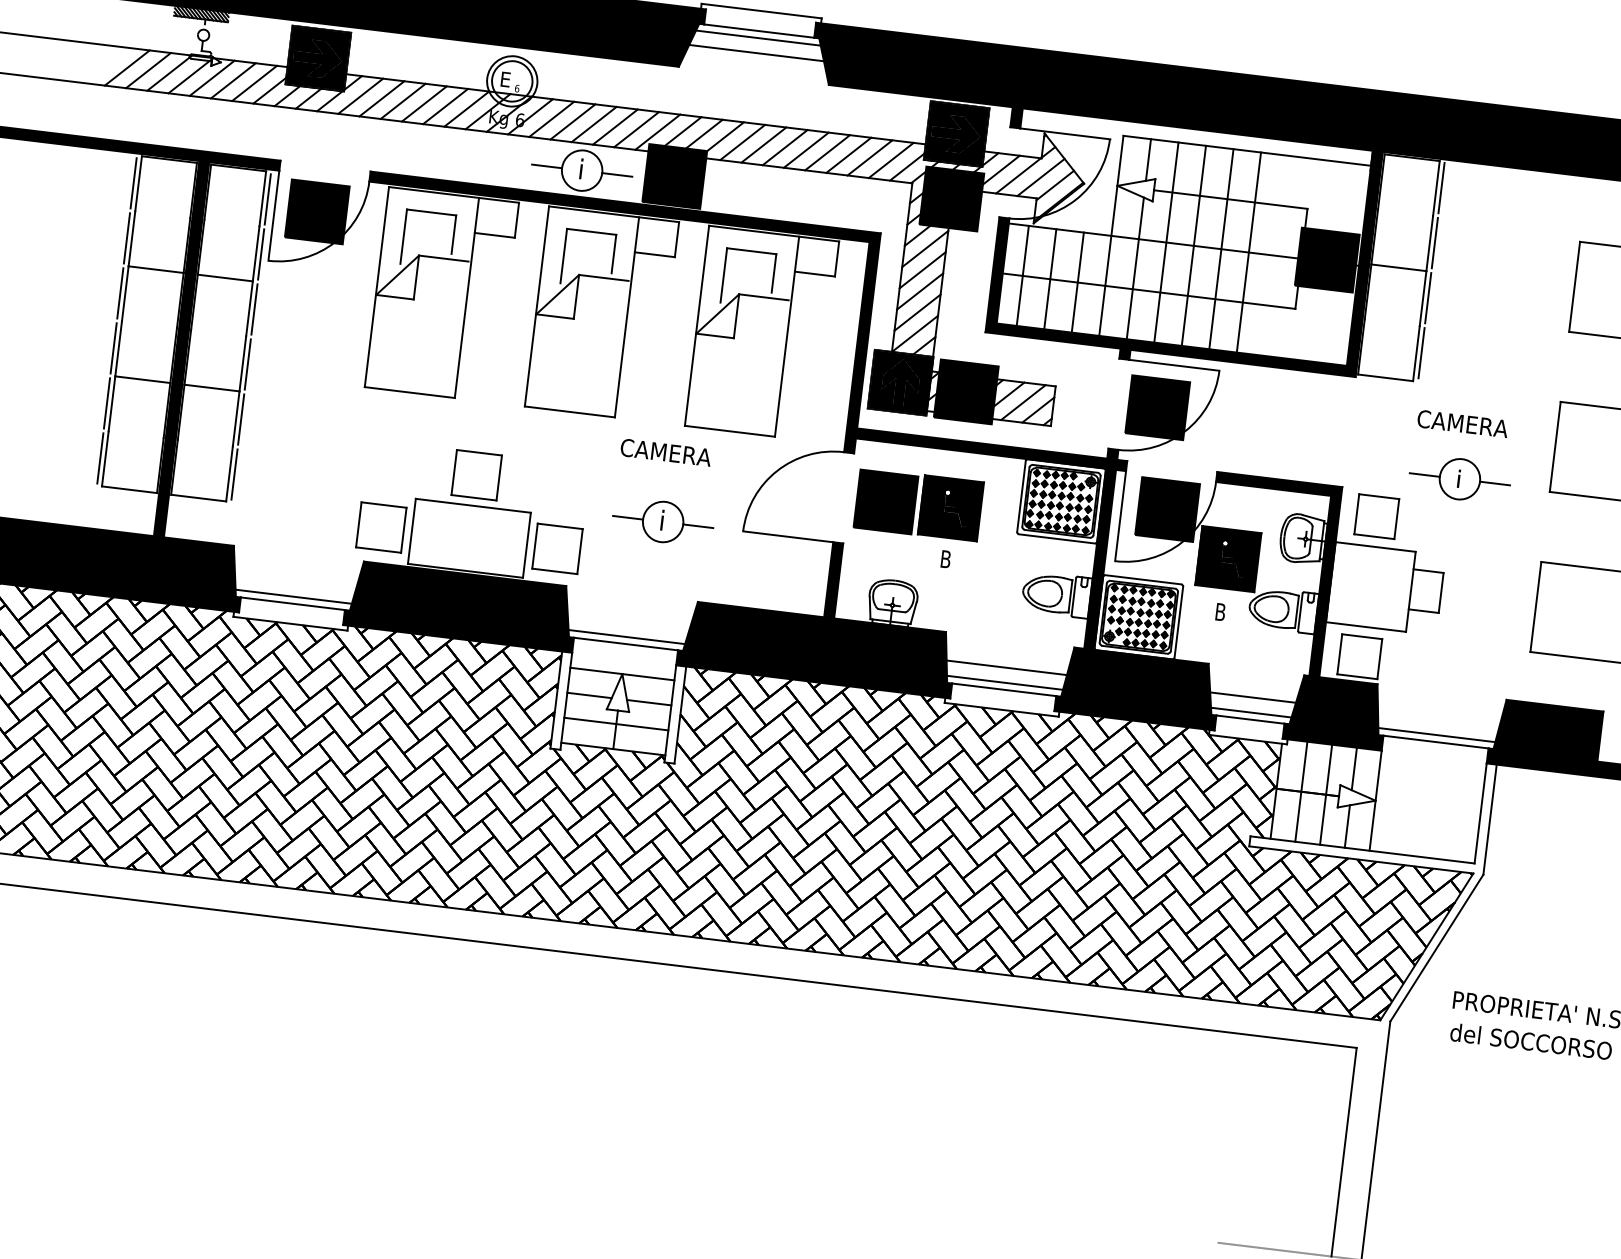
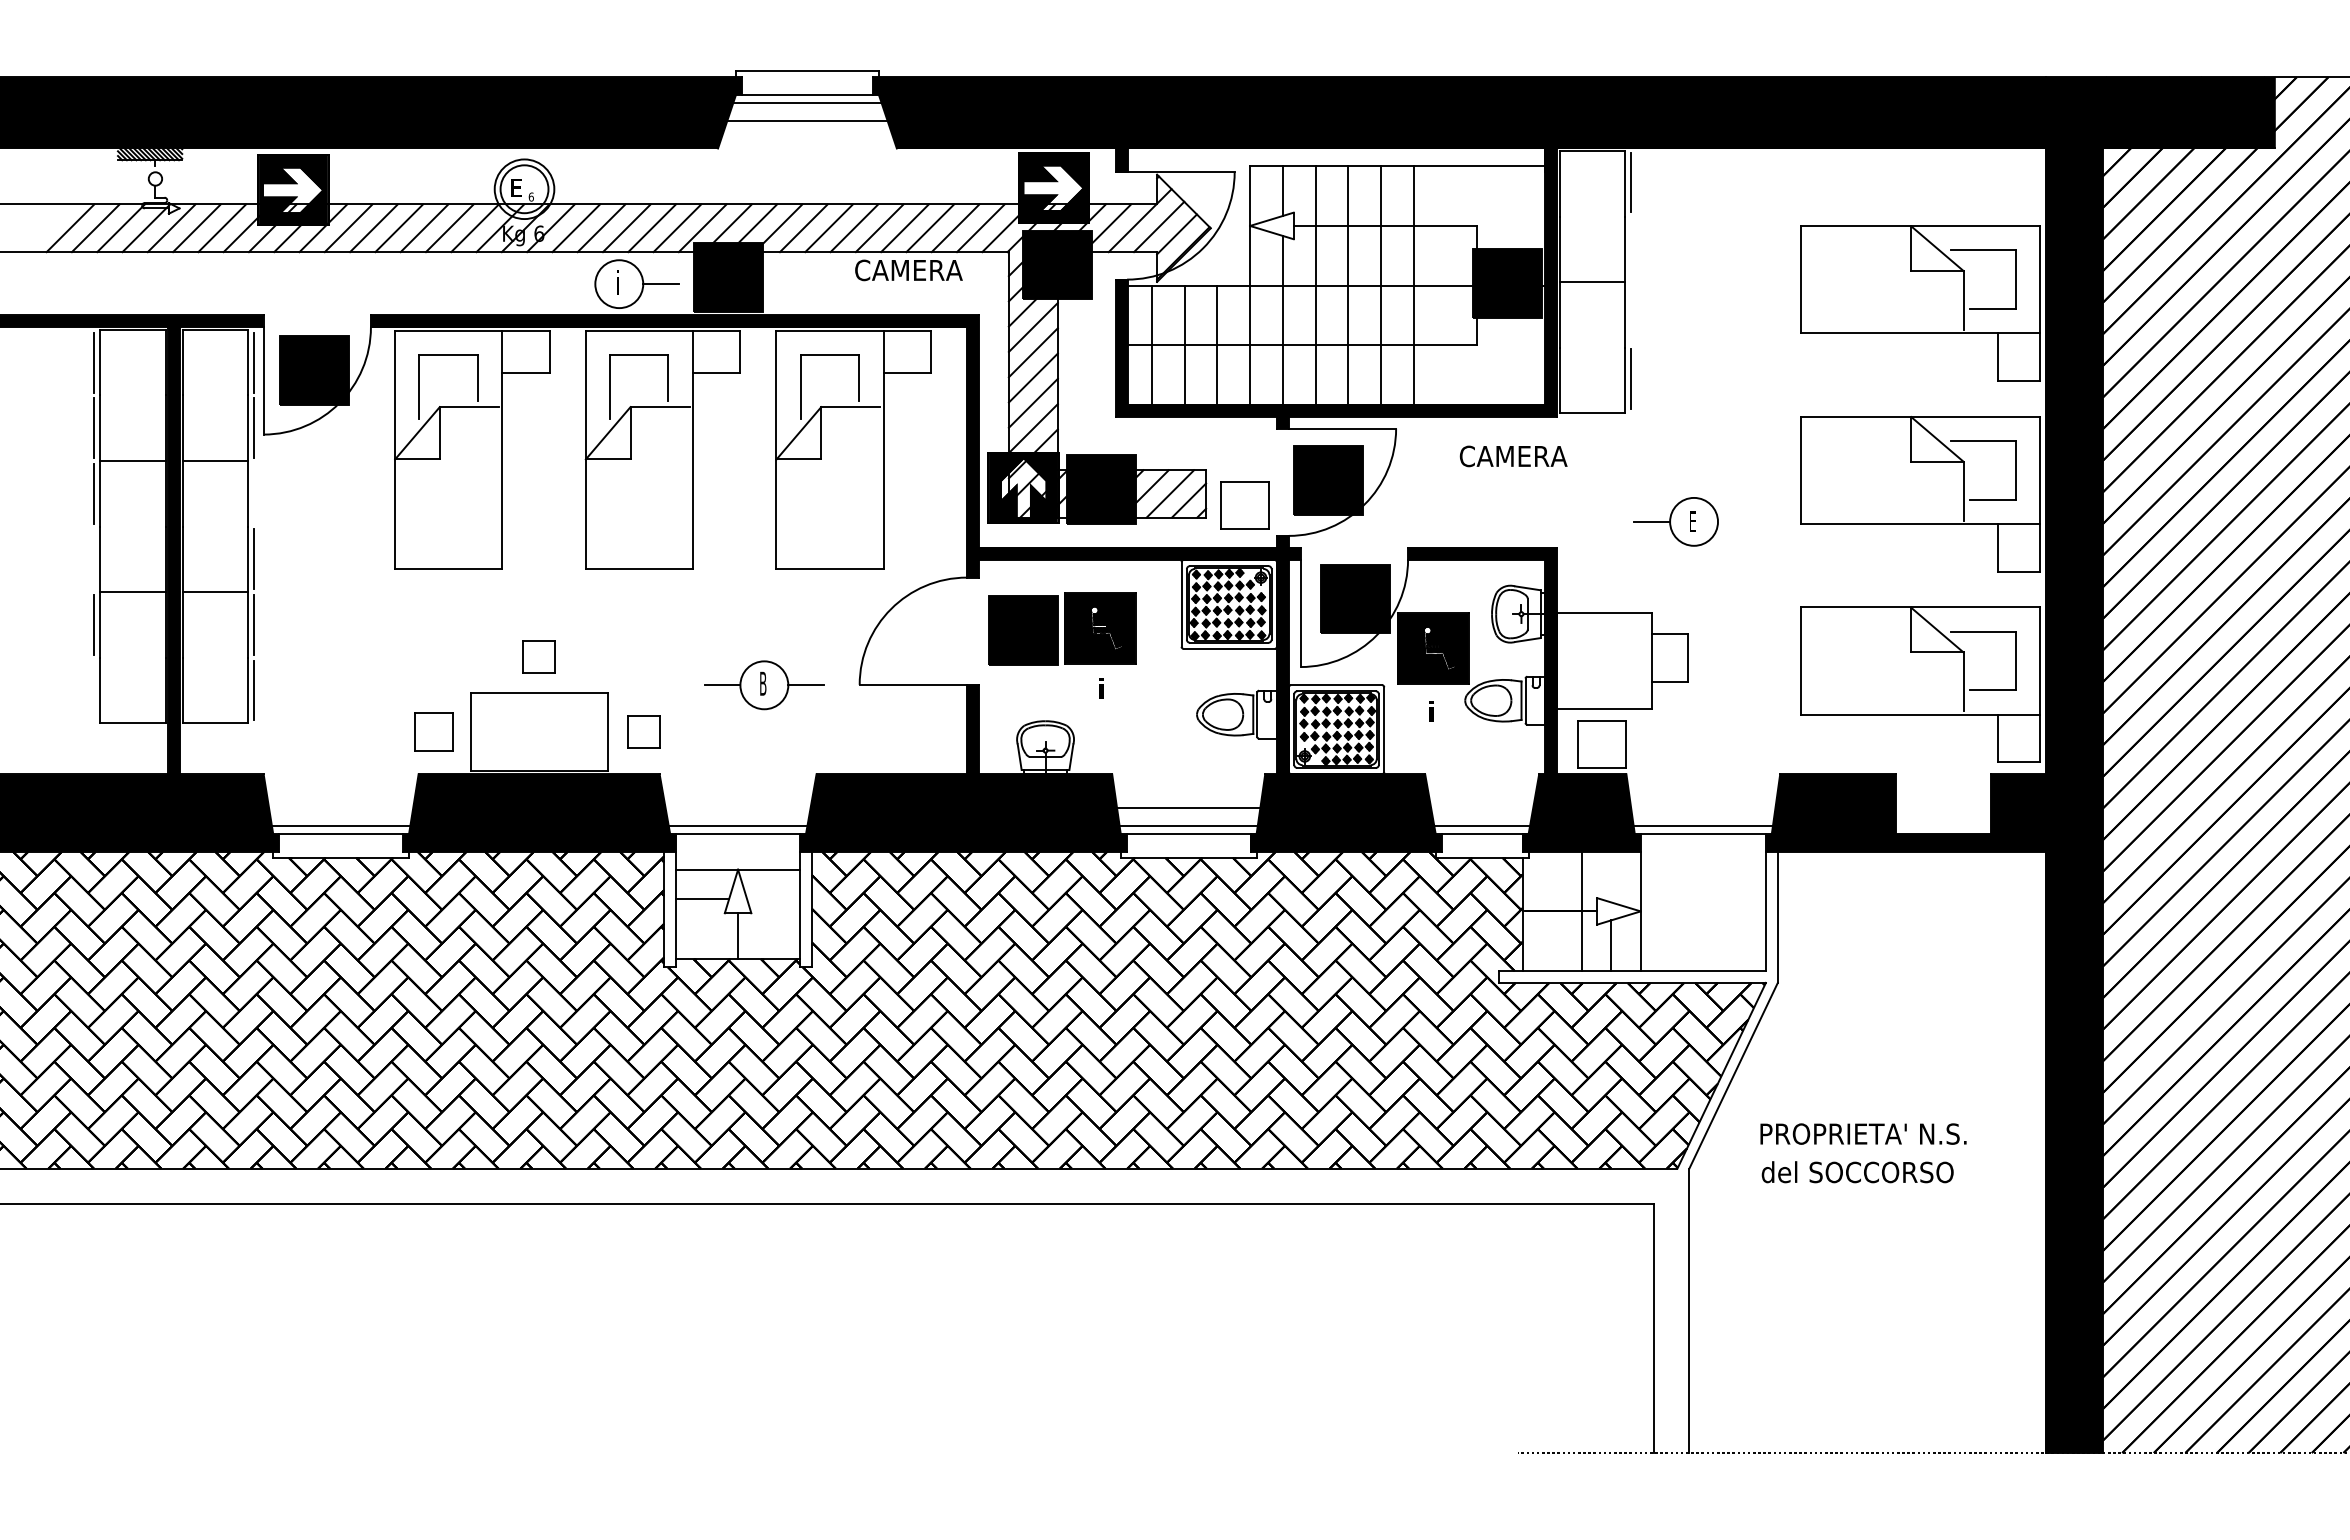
fill: (317, 58) -> (292, 190), removed
fill: (956, 134) -> (1053, 188), removed
line: (547, 166) -> (577, 284), removed
line: (1435, 243) -> (1631, 248), removed
line: (1428, 298) -> (1631, 313), removed
line: (254, 309) -> (254, 493), removed
line: (113, 348) -> (94, 559), removed
fill: (900, 383) -> (1023, 488), removed
text: (1462, 423) -> (1513, 456), moved
text: (665, 452) -> (908, 270), moved
line: (100, 458) -> (94, 690), removed
part: (476, 474) -> (538, 656), size x0.6
text: (1458, 478) -> (1692, 521), i -> E
line: (1494, 483) -> (1735, 521), removed
part: (1376, 516) -> (1244, 505), moved
text: (662, 520) -> (763, 683), i -> B
part: (380, 527) -> (433, 731), size x0.7
part: (557, 548) -> (643, 731), size x0.6
text: (945, 558) -> (1101, 688), B -> i
text: (1220, 611) -> (1431, 711), B -> i
line: (1253, 697) -> (1482, 807), removed
line: (649, 702) -> (773, 899), removed
line: (616, 724) -> (738, 929), removed
line: (1354, 768) -> (1611, 876), removed
line: (1301, 791) -> (1552, 911), removed

